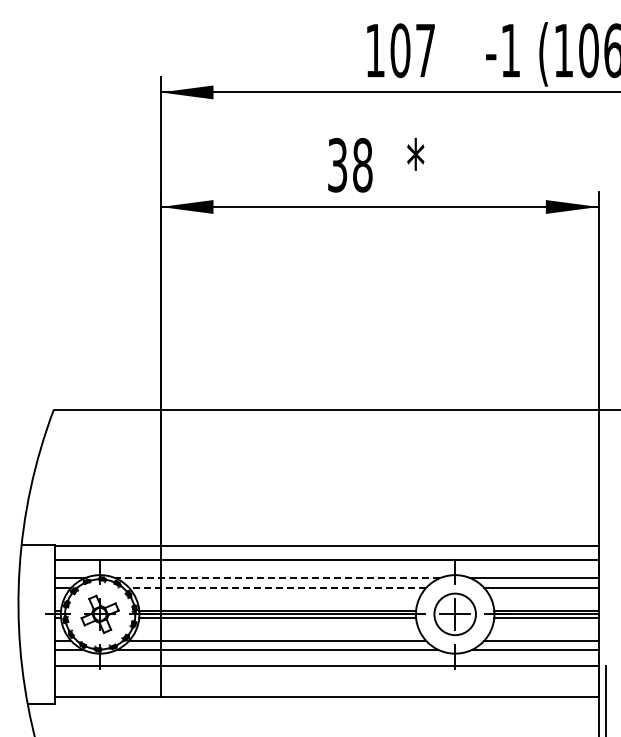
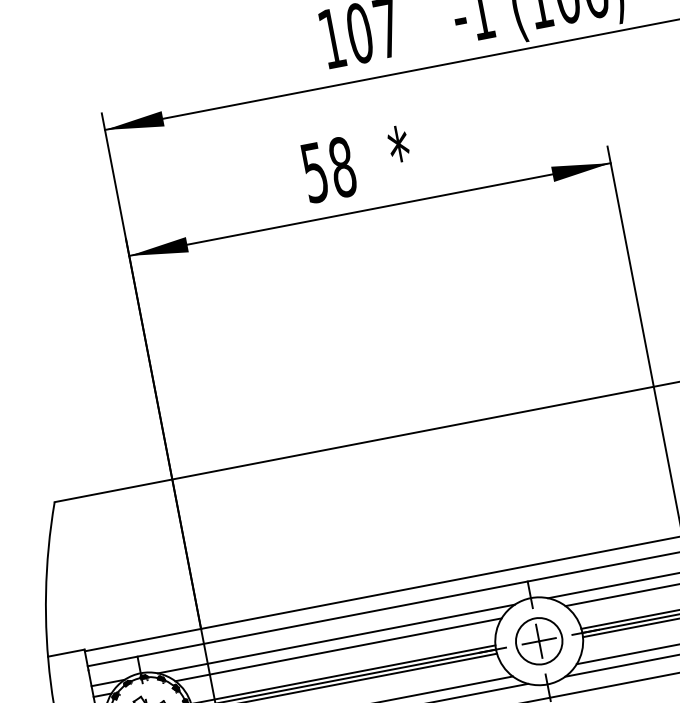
text: (337, 164) -> (314, 171), 38 -> 58
line: (277, 578) -> (336, 639), dashed -> solid
line: (277, 587) -> (338, 649), dashed -> solid

